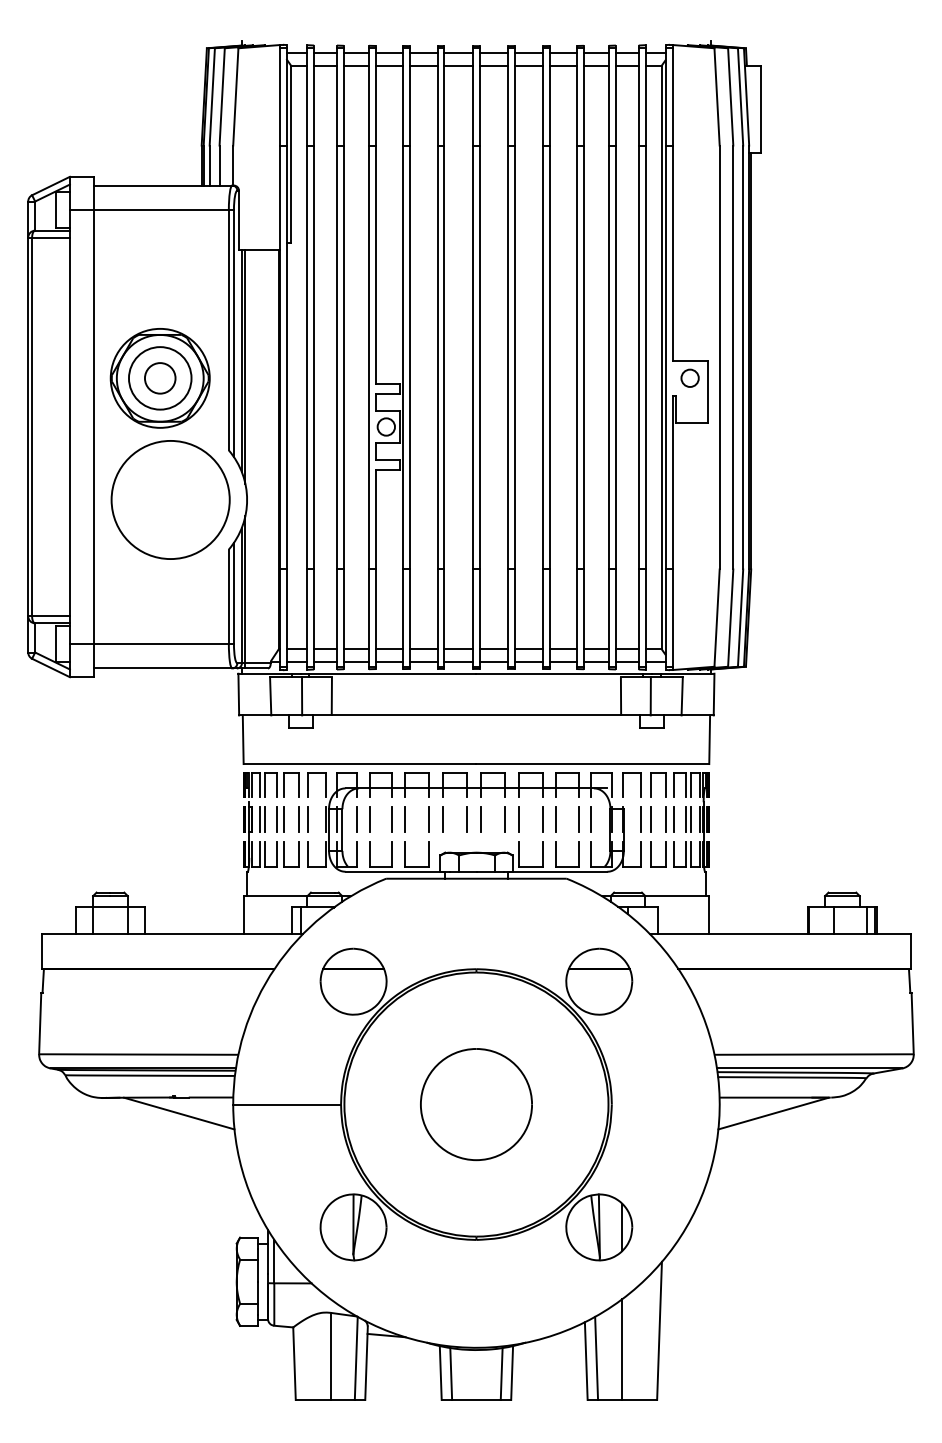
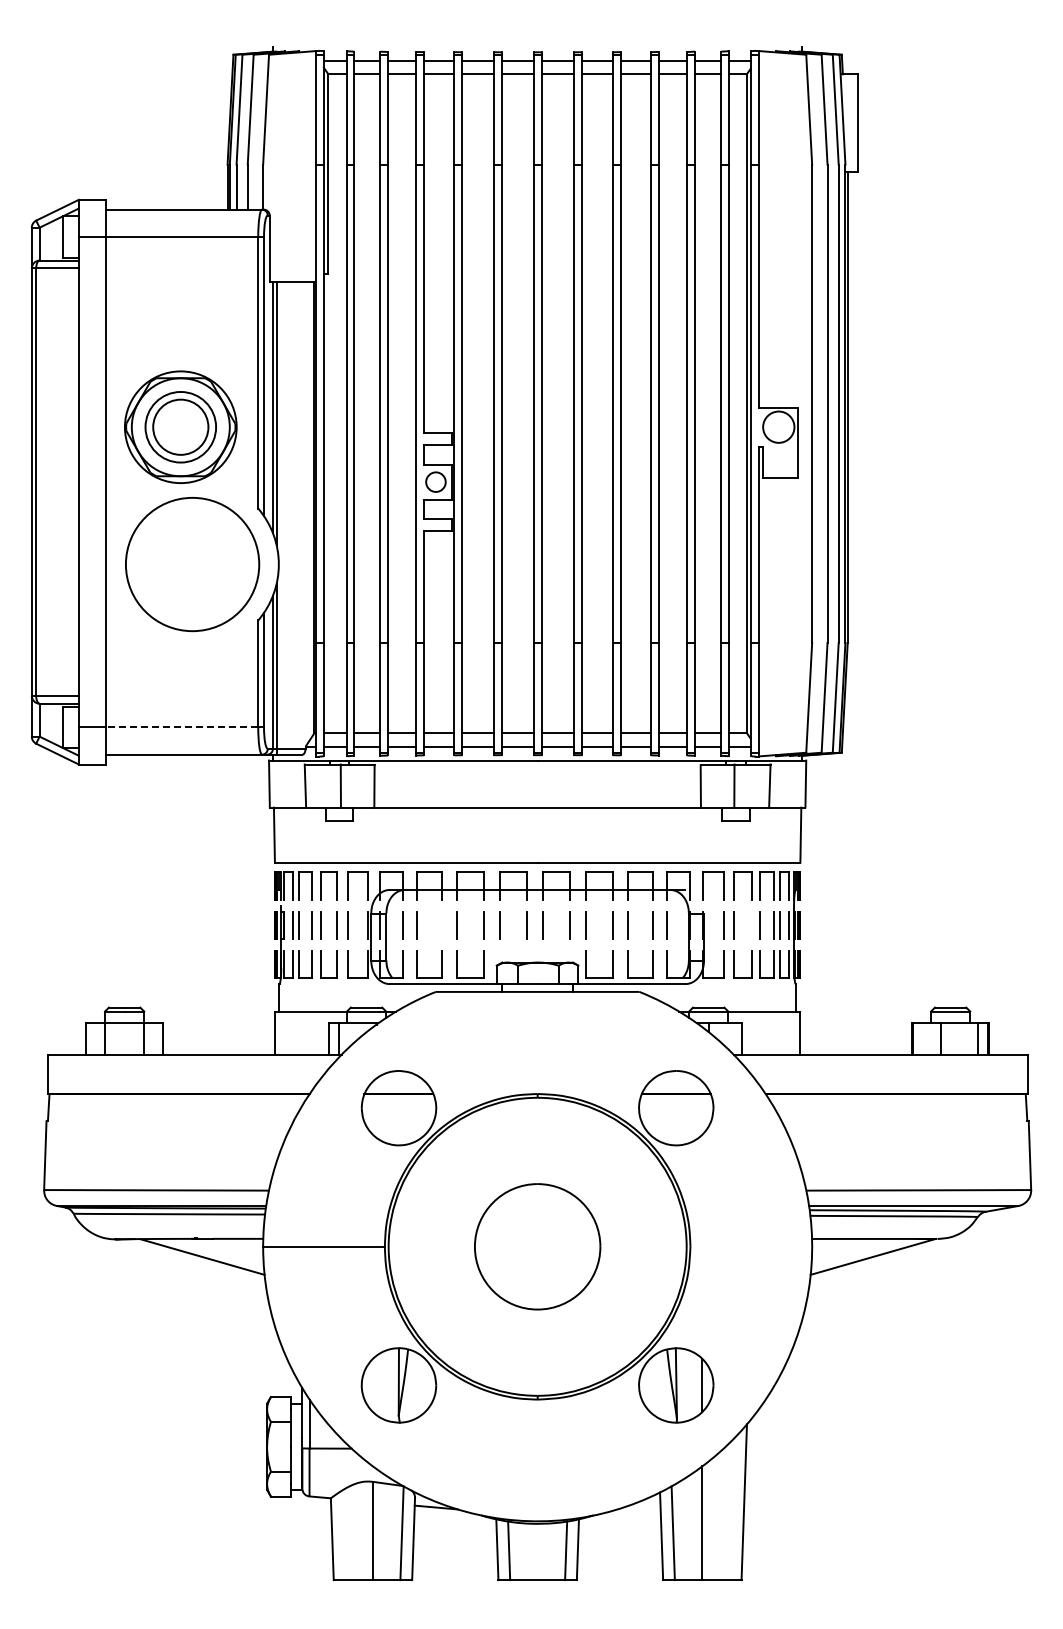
circle: (689, 377) -> (778, 426), size x1.6
circle: (159, 378) -> (180, 427), size x1.6
line: (161, 644) -> (182, 727), solid -> dashed
line: (392, 818) -> (442, 924), removed
line: (665, 818) -> (751, 924), removed

